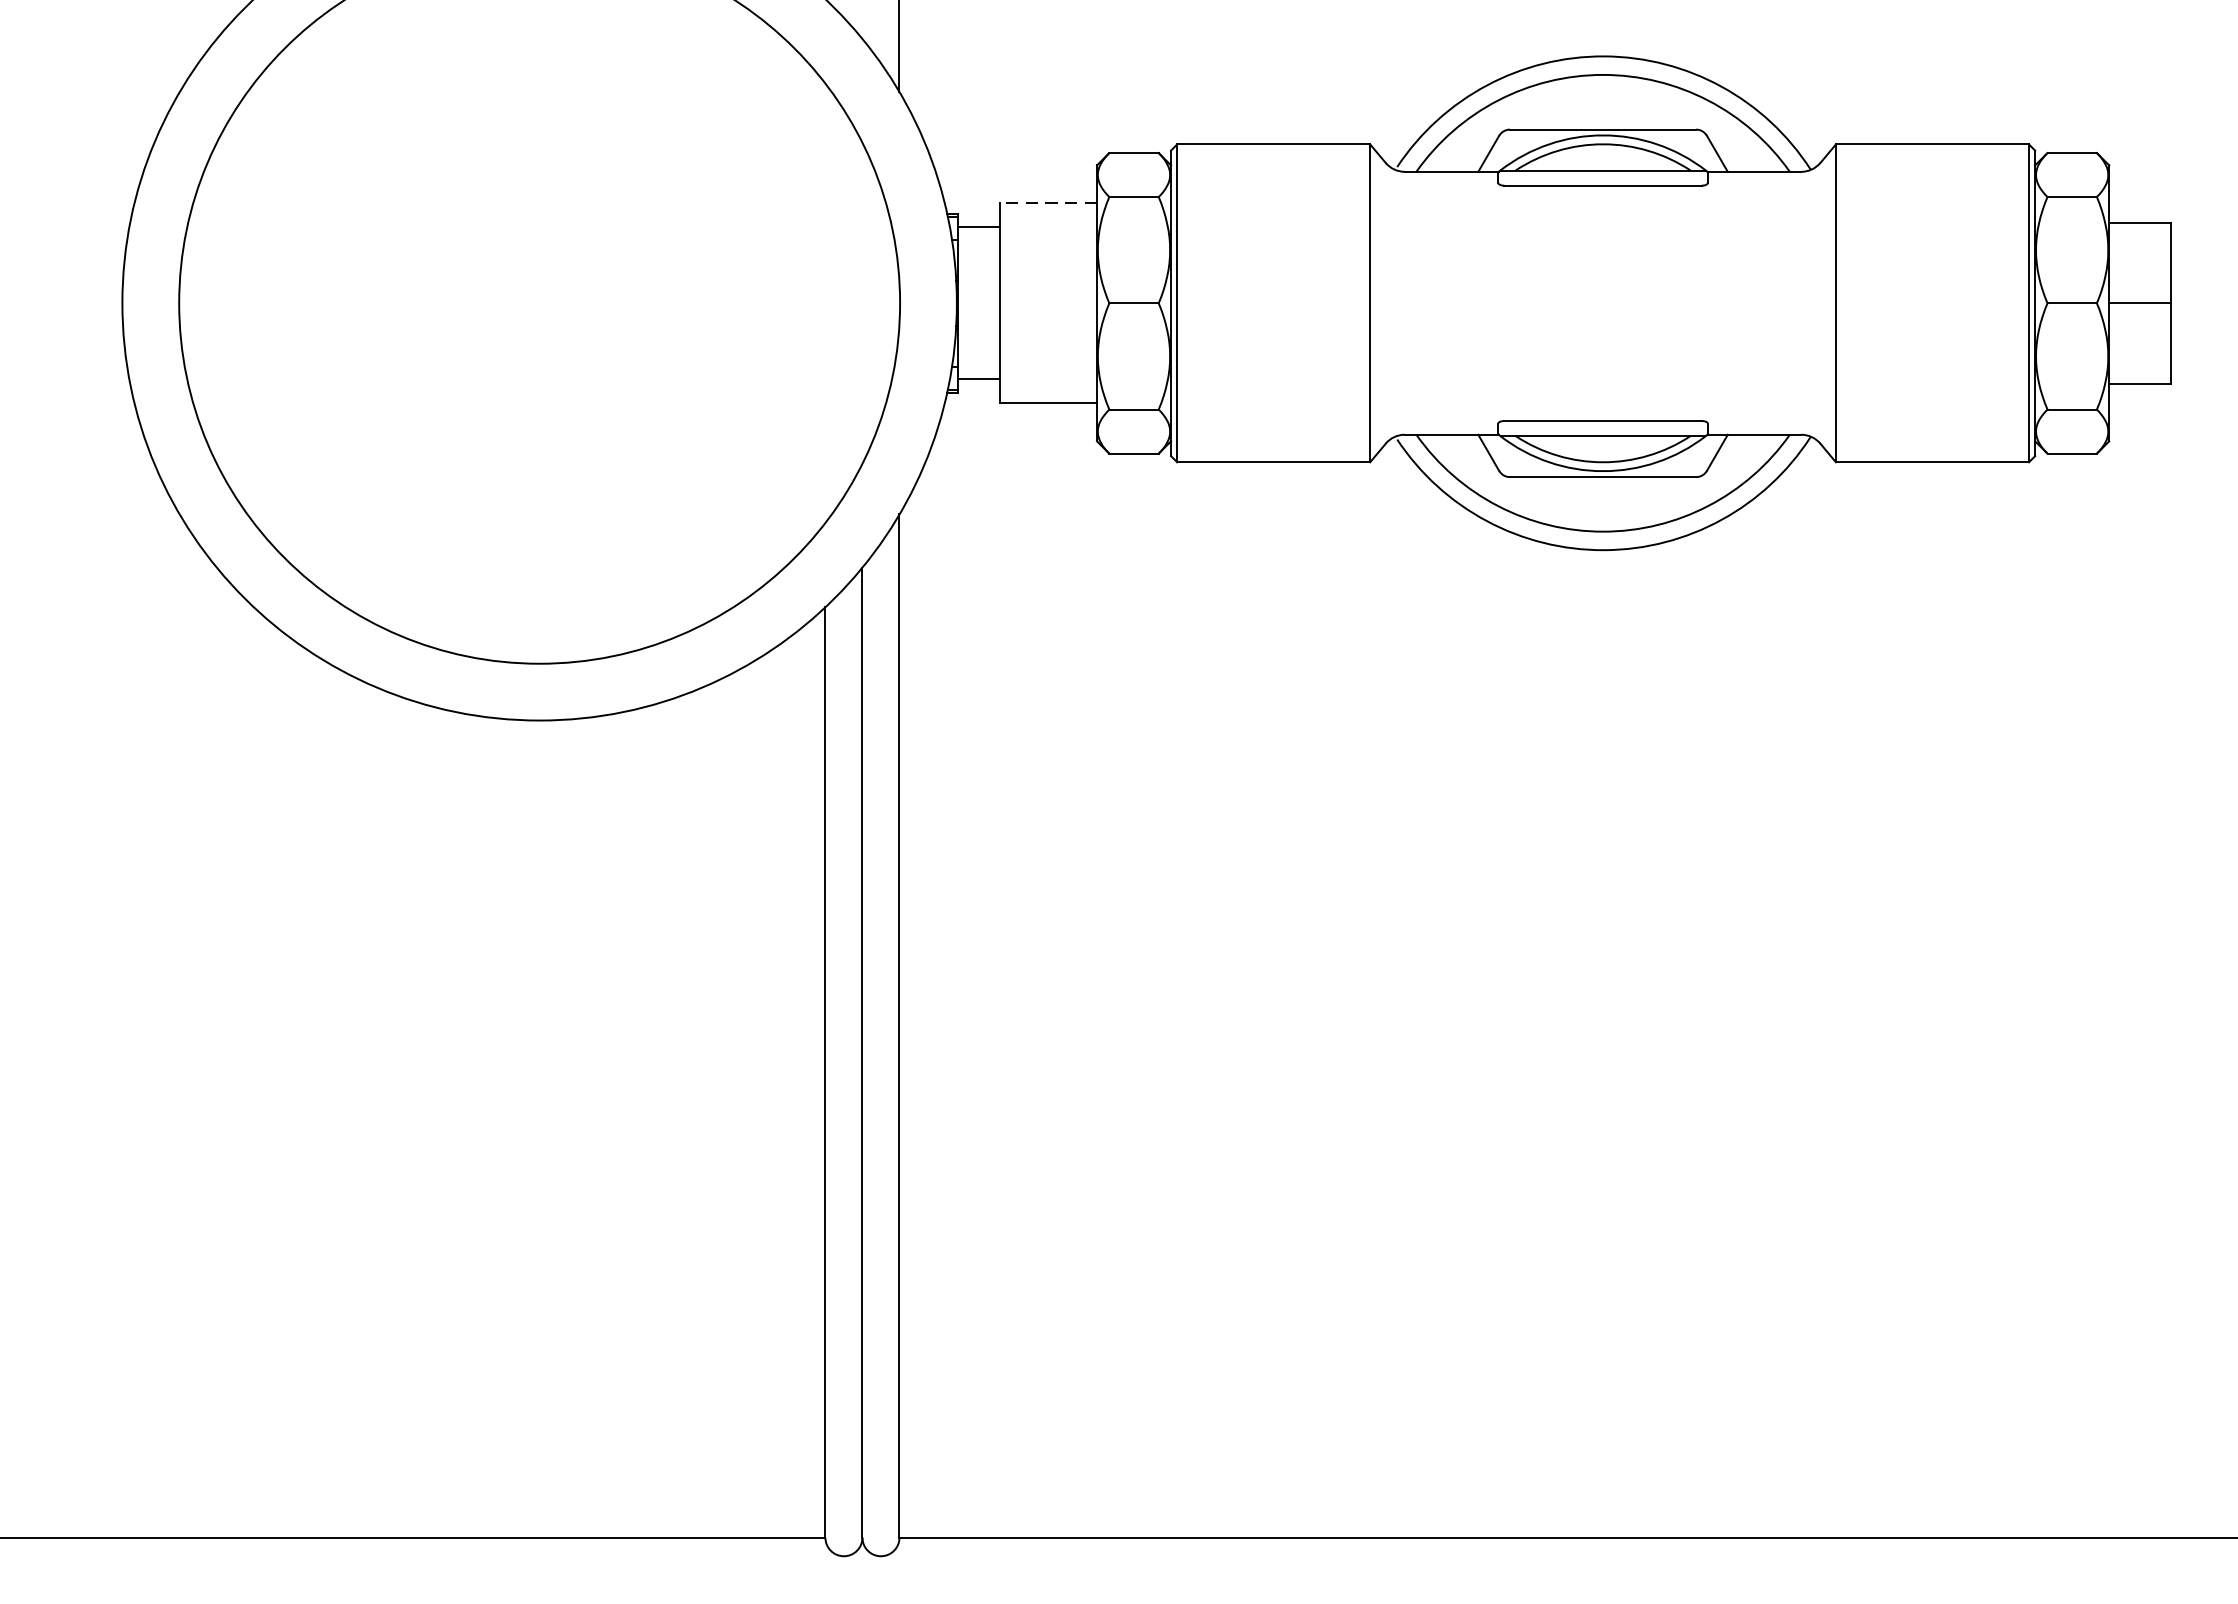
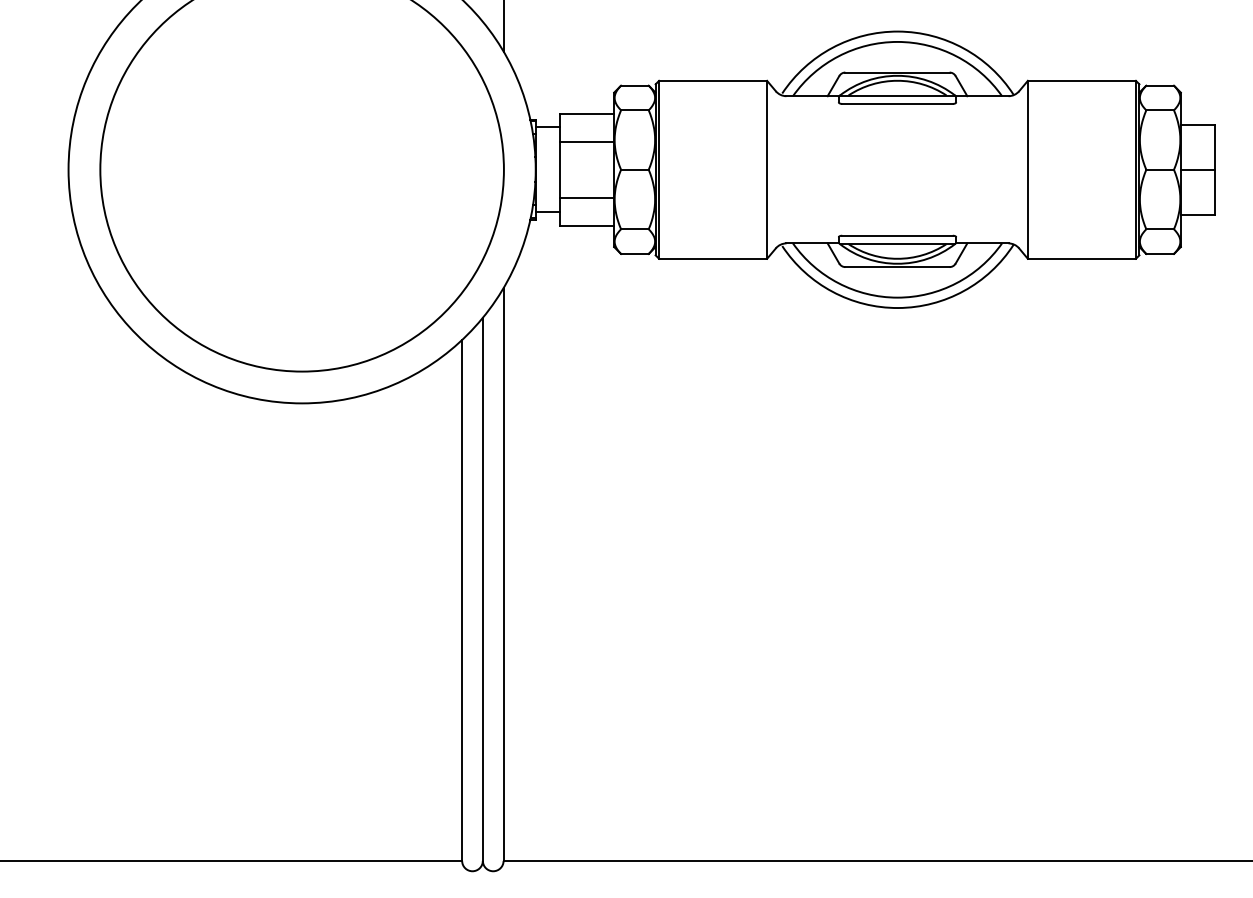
line: (1047, 202) -> (586, 113), dashed -> solid
line: (1047, 252) -> (586, 141), added
line: (1047, 352) -> (586, 197), added

